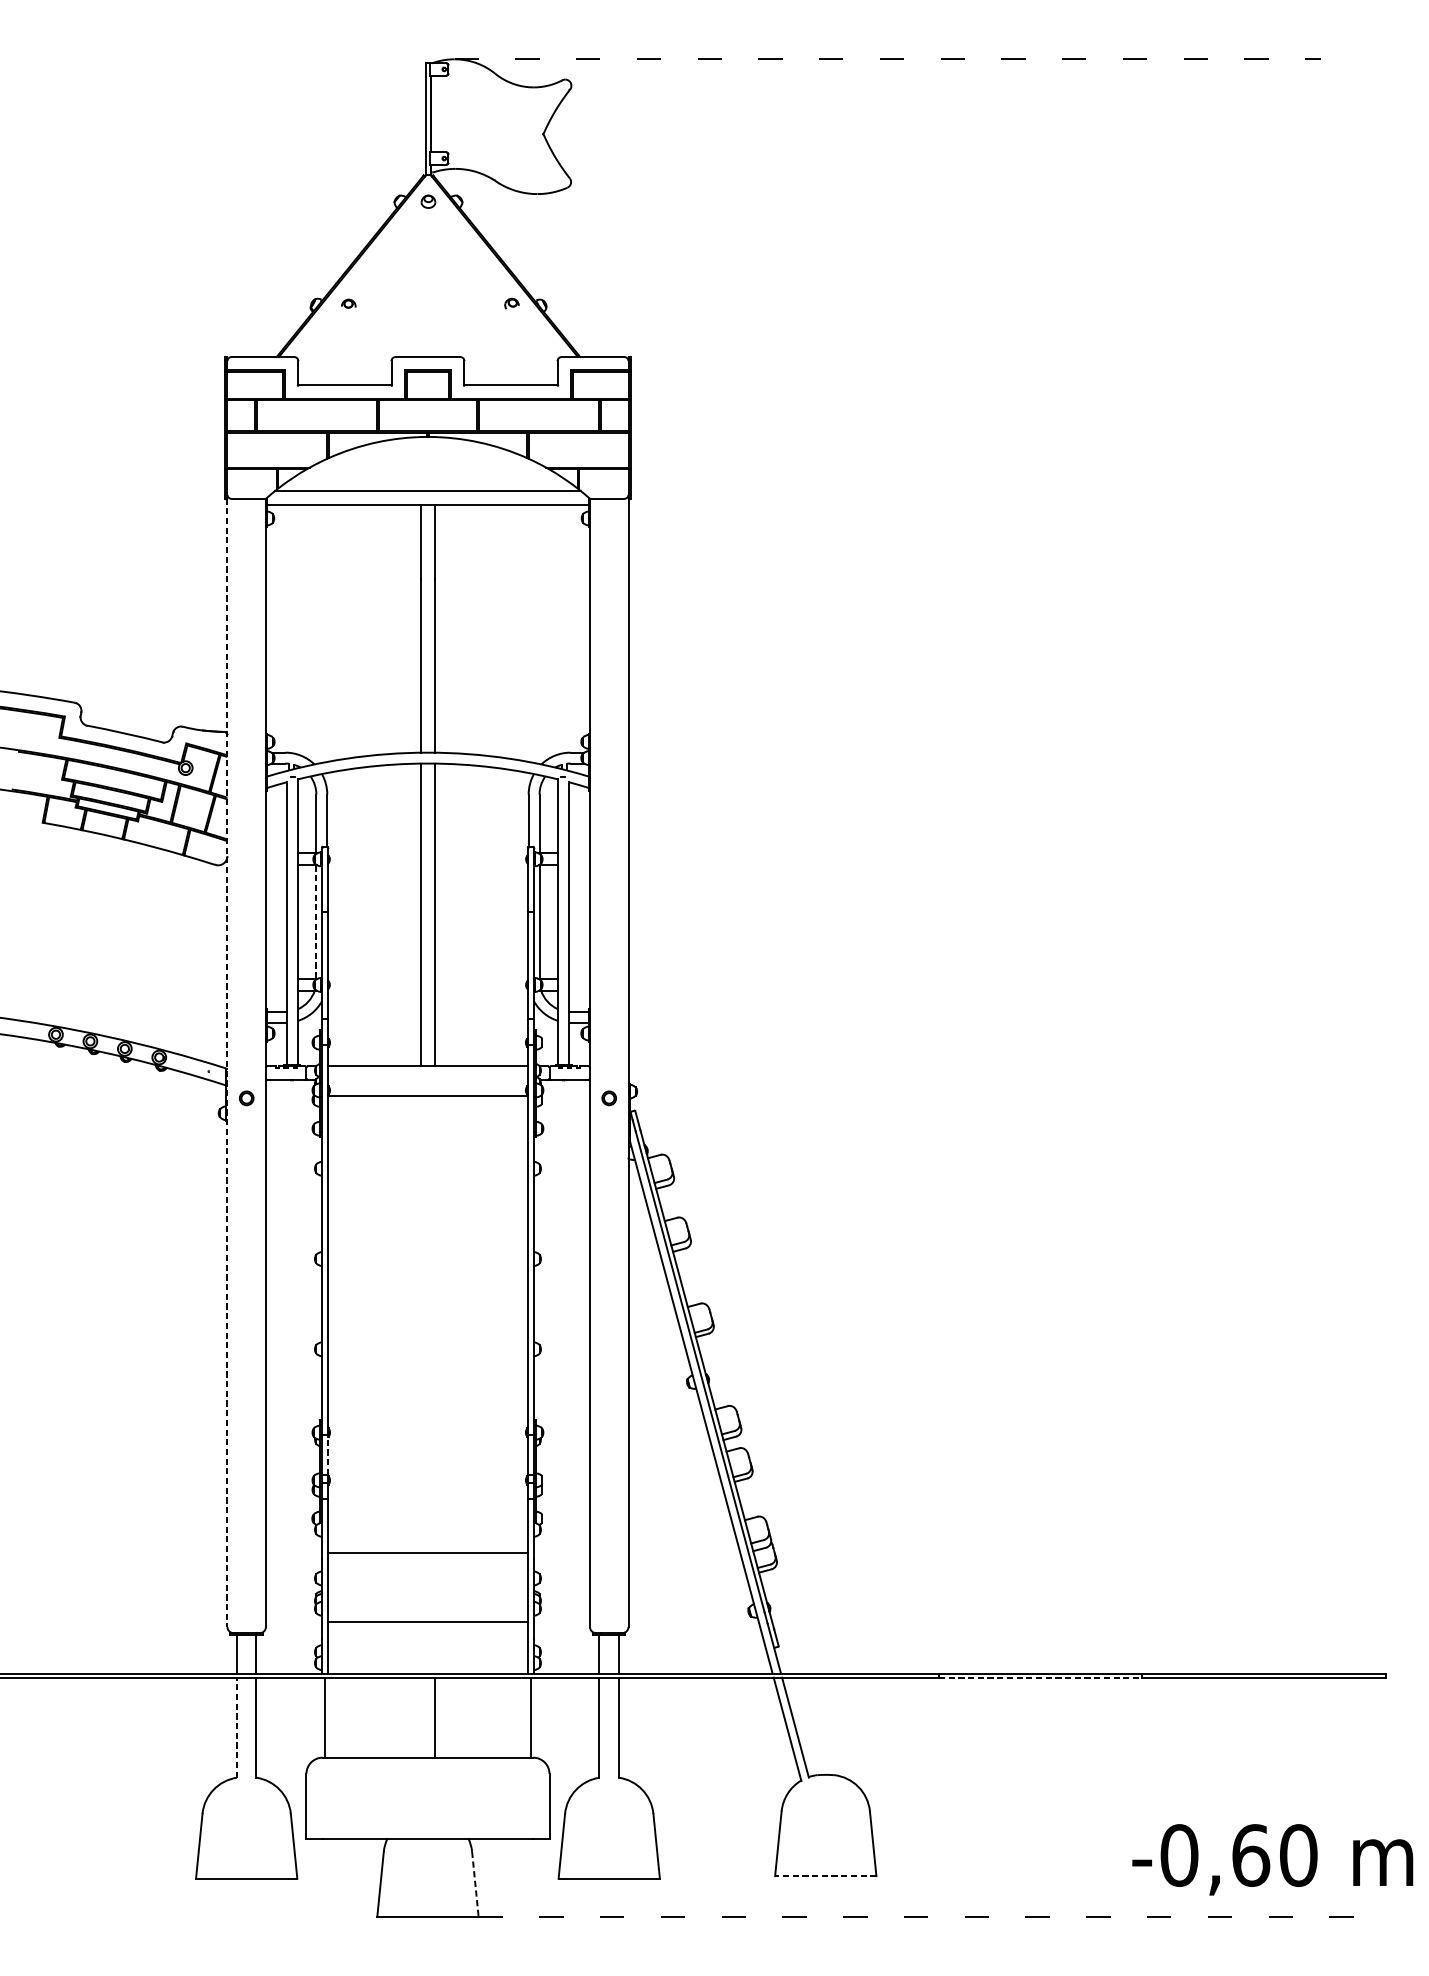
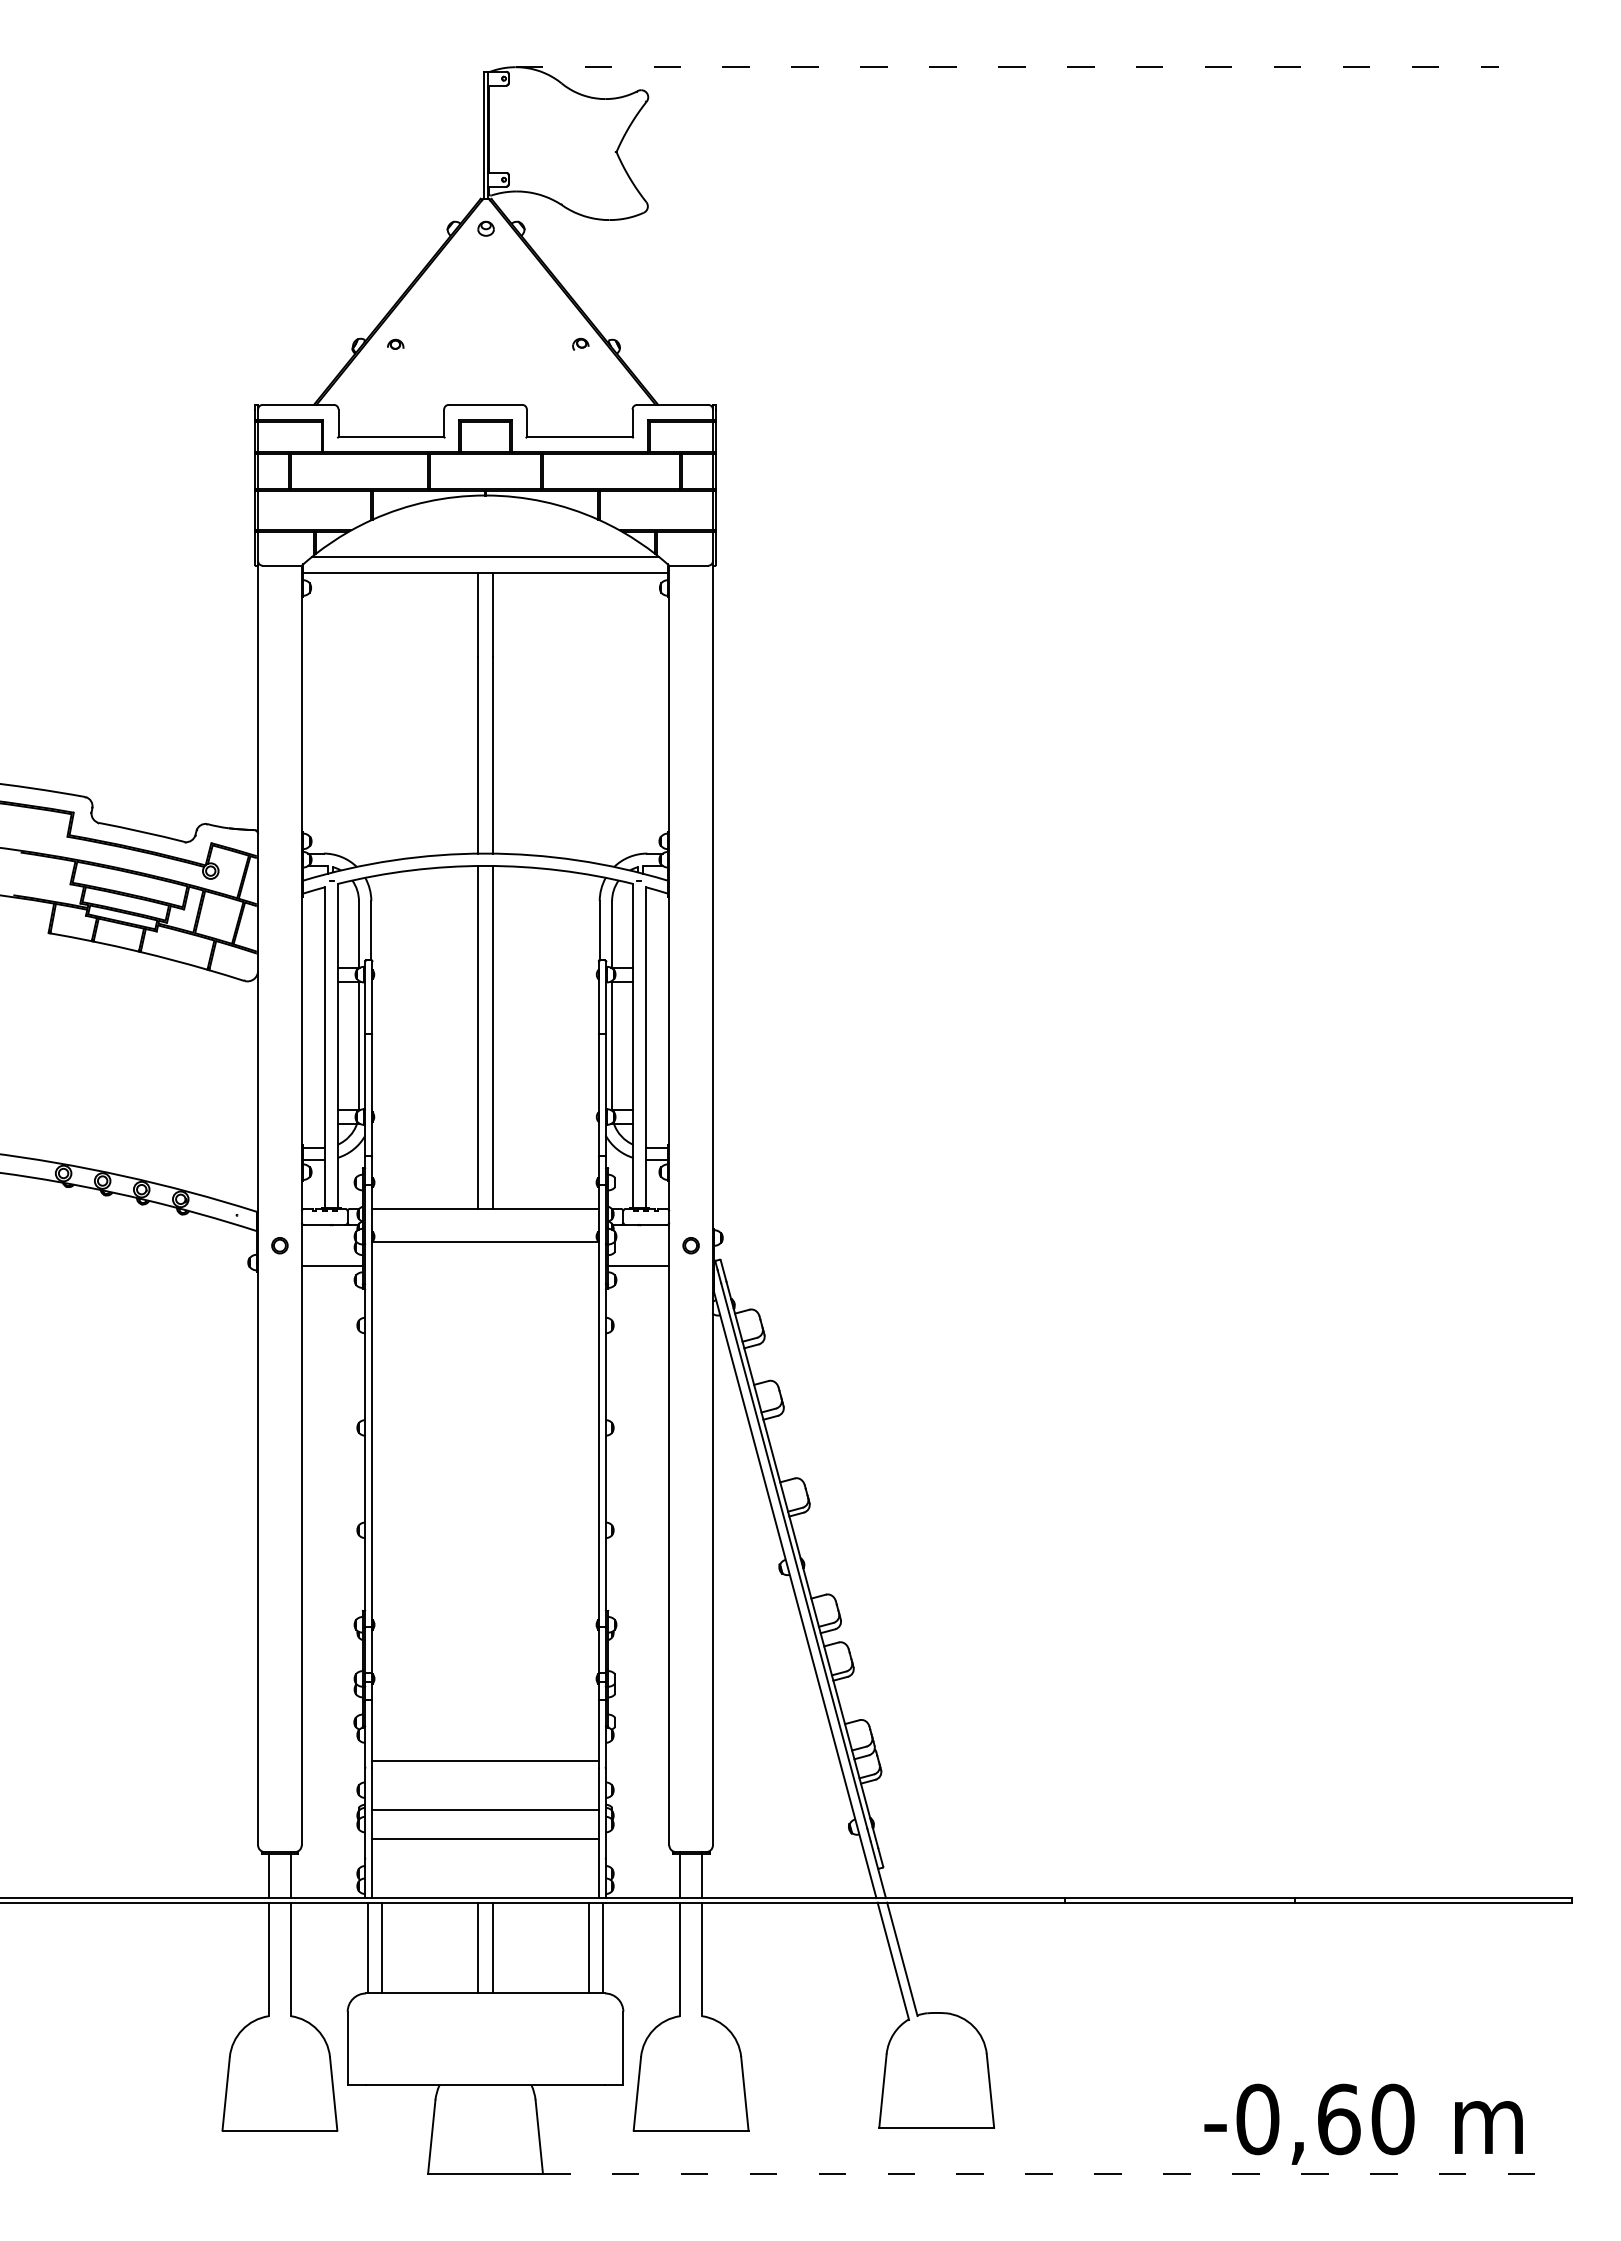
line: (315, 922) -> (358, 1046), dashed -> solid
line: (227, 1062) -> (258, 1205), dashed -> solid
line: (292, 1116) -> (331, 1266), added
line: (562, 1116) -> (638, 1266), added
line: (328, 1454) -> (372, 1649), dashed -> solid
line: (427, 1596) -> (485, 1810), added
line: (1039, 1677) -> (1179, 1902), dashed -> solid
line: (337, 1717) -> (382, 1947), added
line: (420, 1717) -> (477, 1947), added
line: (518, 1717) -> (588, 1947), added
line: (236, 1727) -> (268, 1959), dashed -> solid
text: (1272, 1859) -> (1363, 2123), moved
line: (825, 1875) -> (936, 2127), dashed -> solid
line: (475, 1884) -> (539, 2137), dashed -> solid

